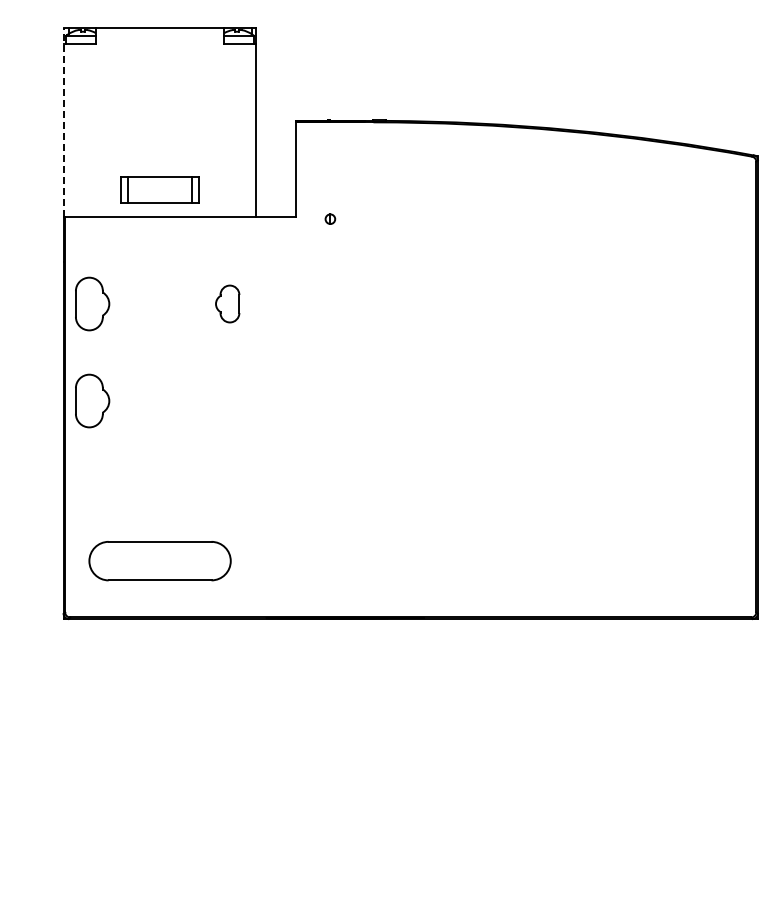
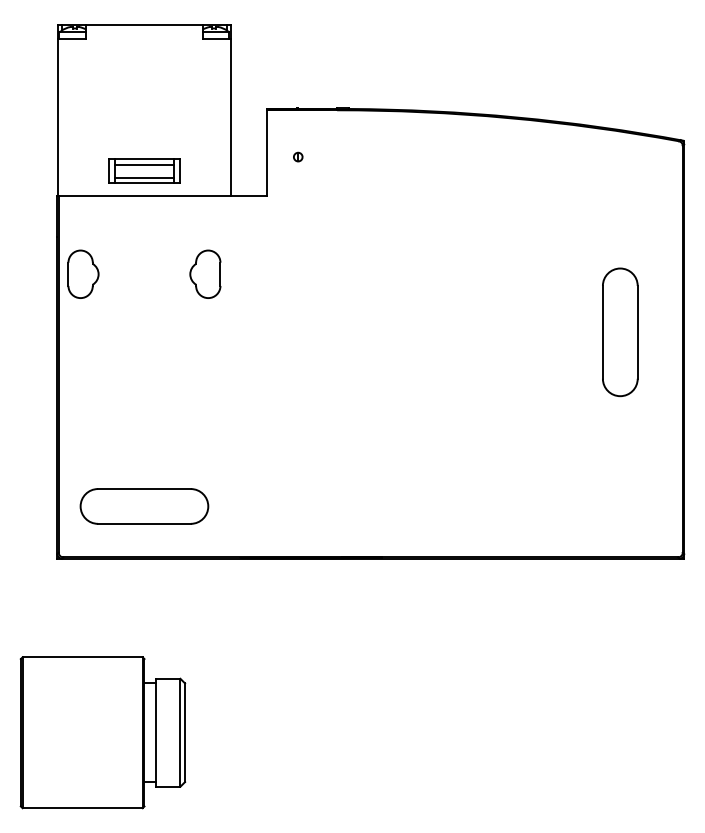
line: (64, 122) -> (58, 110), dashed -> solid
line: (159, 183) -> (143, 165), added
line: (159, 197) -> (143, 178), added
part: (330, 218) -> (298, 156), moved
part: (227, 303) -> (205, 273), size x1.43
part: (687, 367) -> (620, 331), added
part: (92, 400) -> (83, 361), removed
part: (114, 811) -> (103, 732), added

